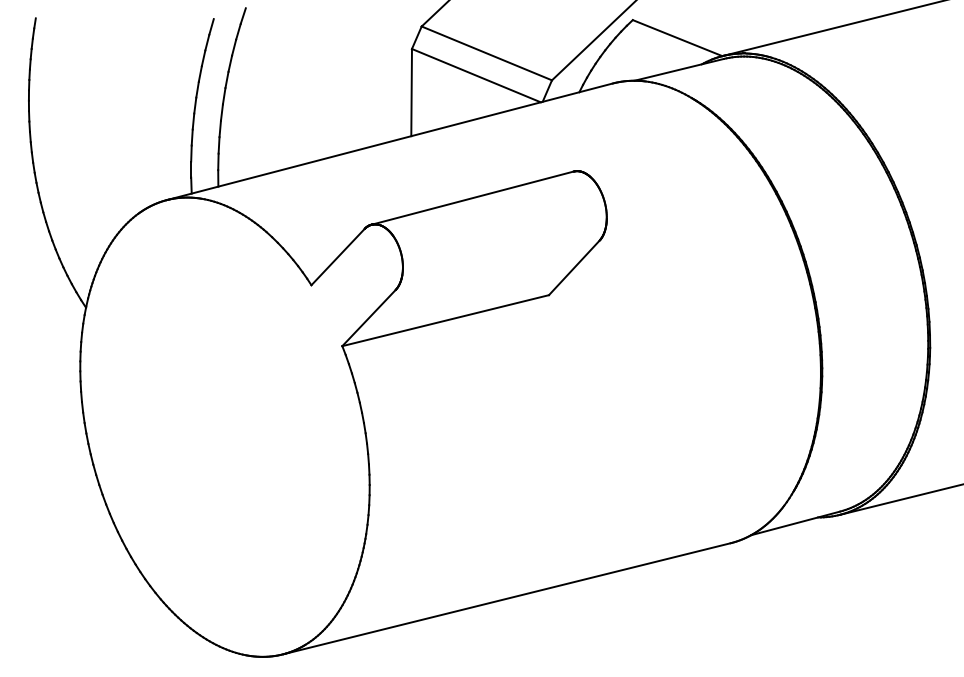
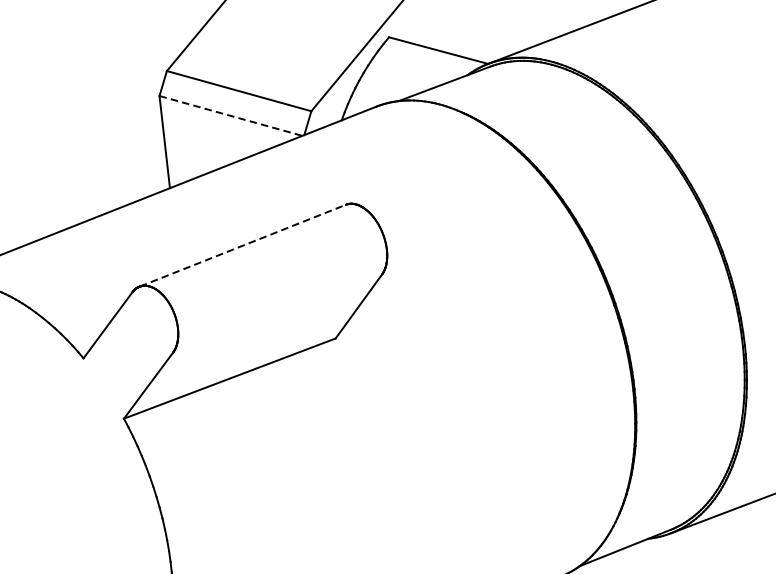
line: (476, 75) -> (231, 115), solid -> dashed
line: (473, 197) -> (243, 244), solid -> dashed

